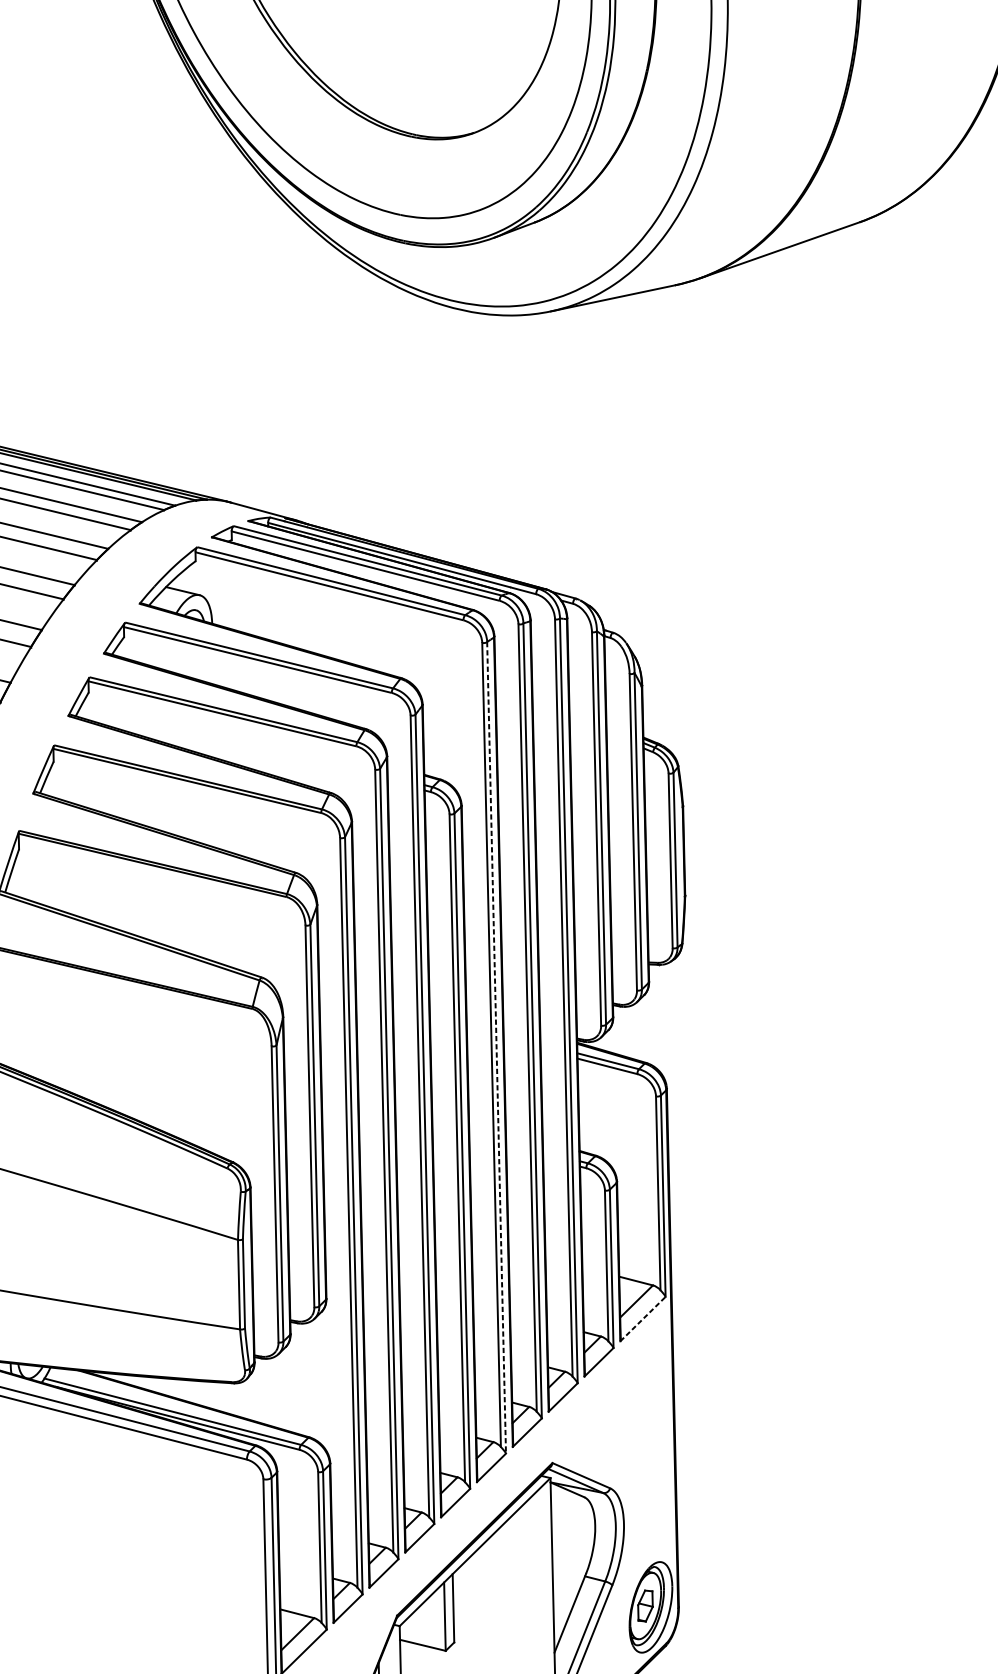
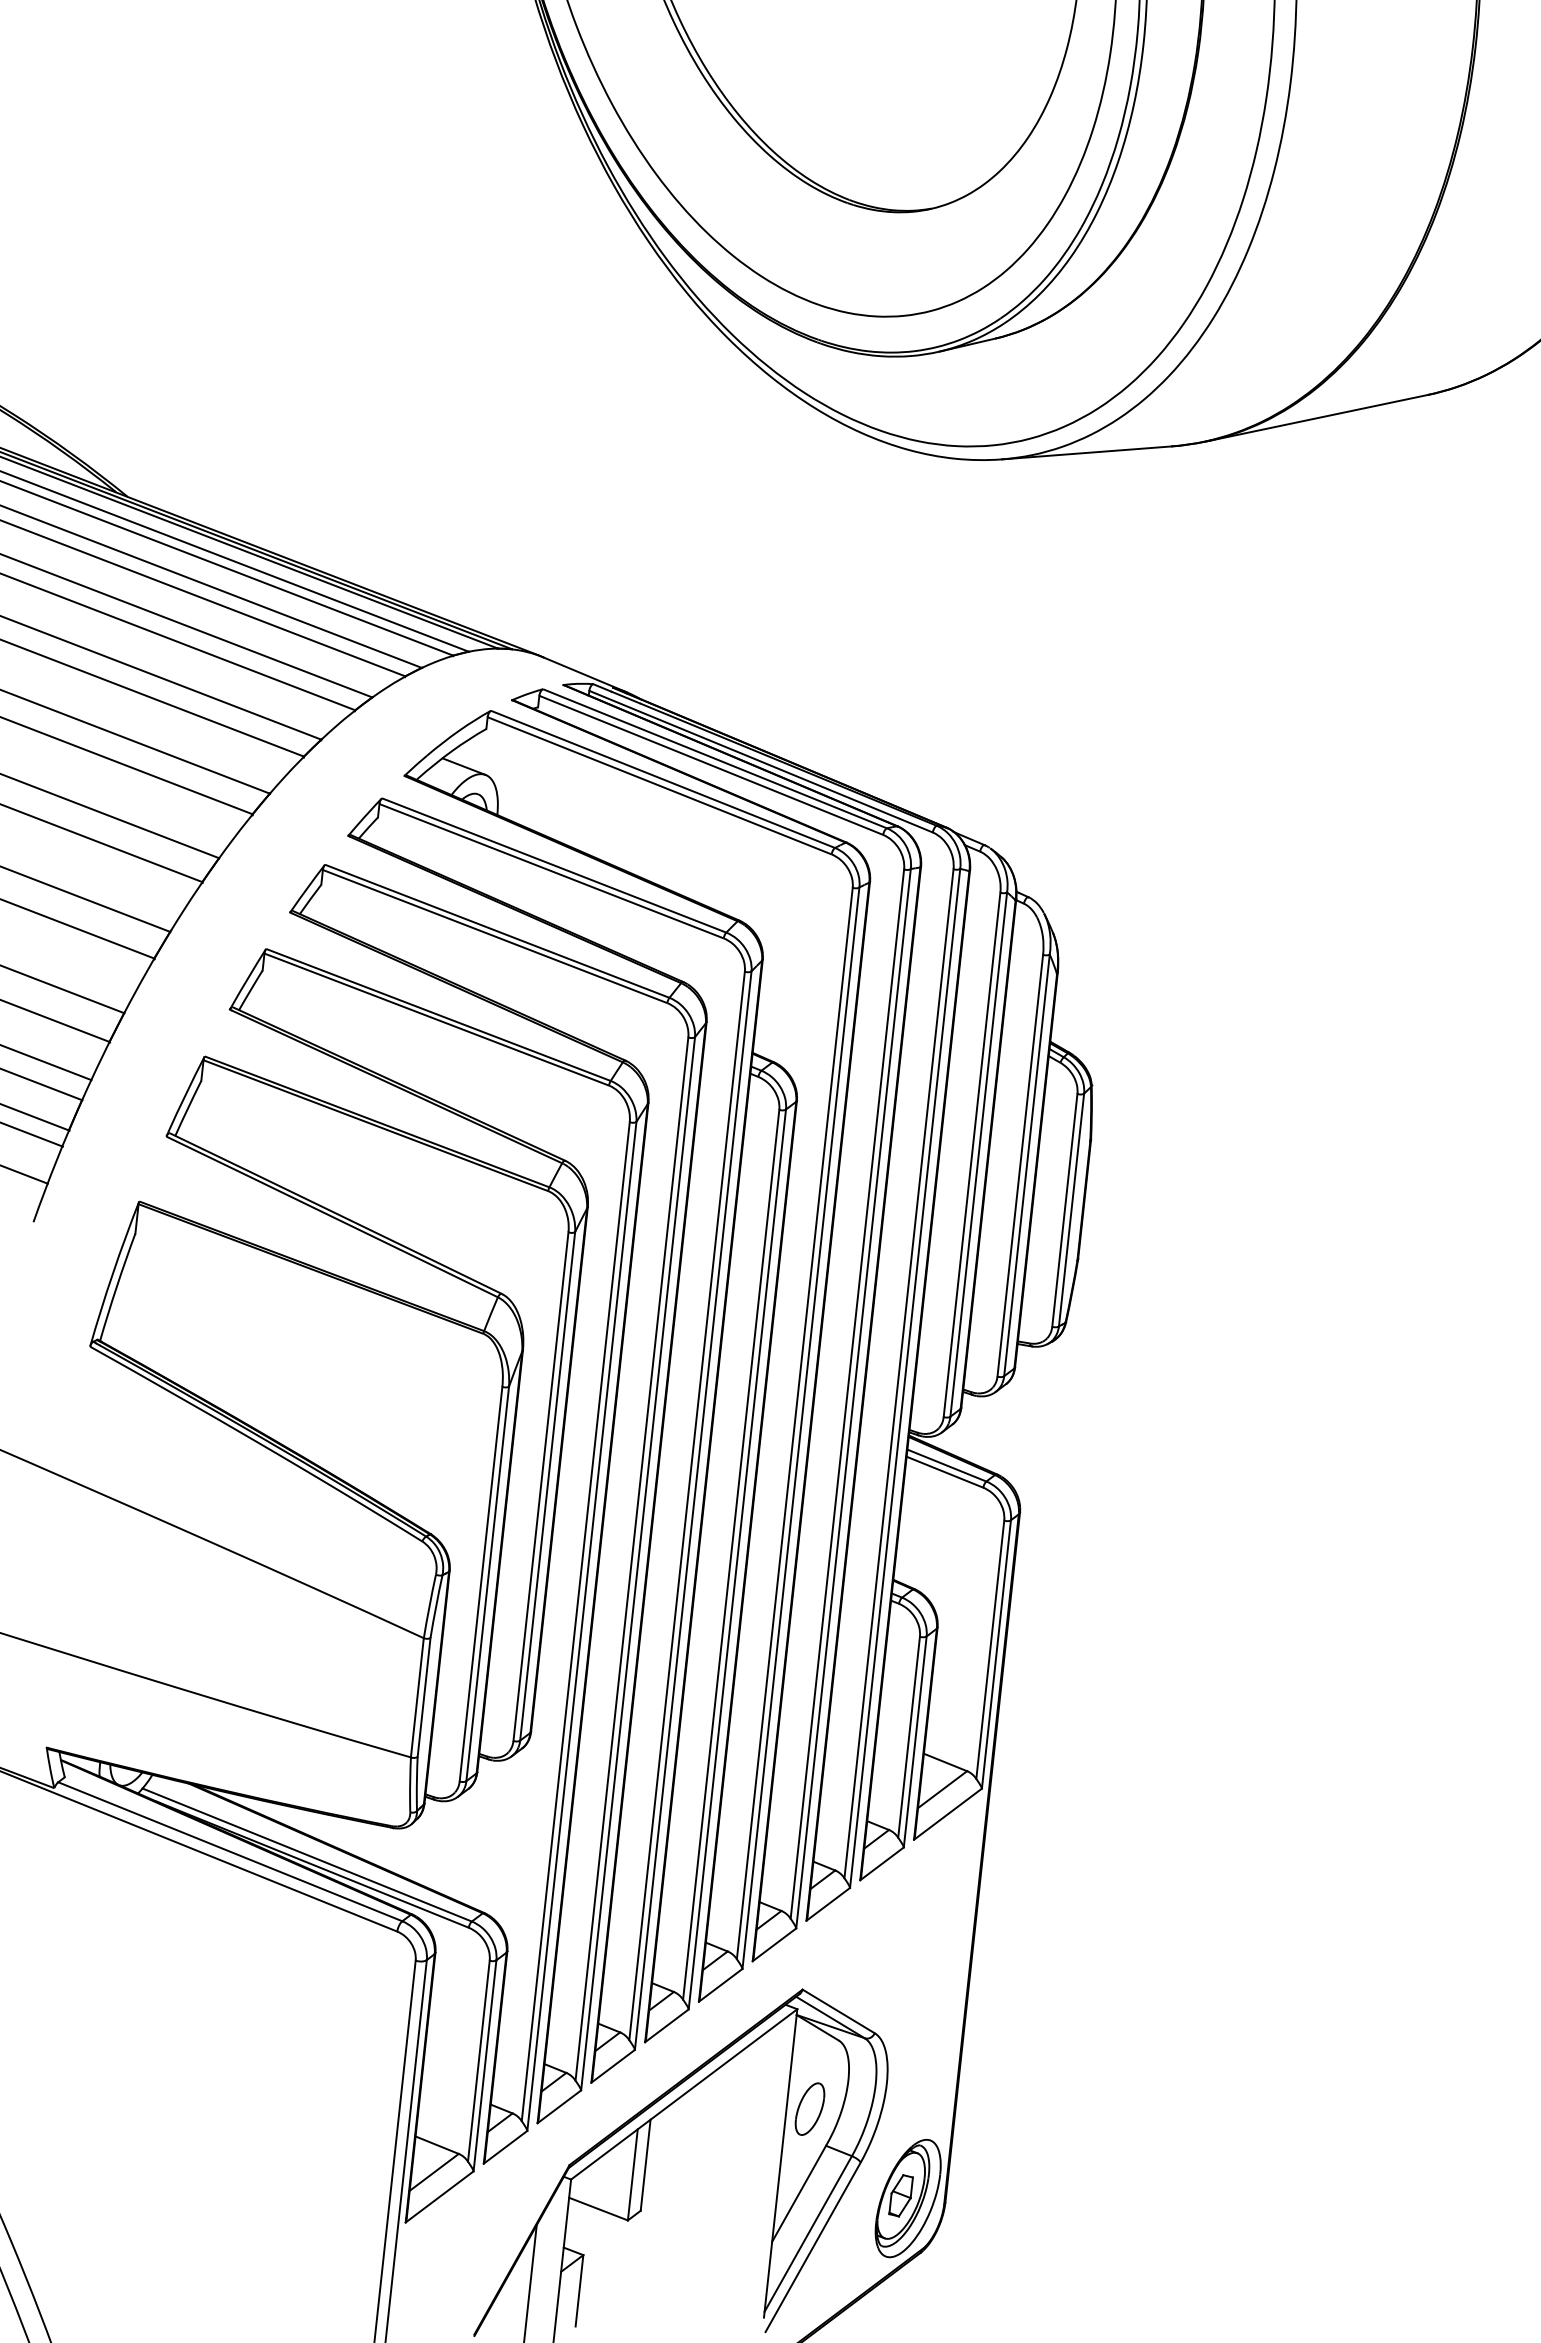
line: (496, 1048) -> (800, 1428), dashed -> solid
line: (643, 1318) -> (948, 1813), dashed -> solid
part: (569, 1550) -> (809, 2108), added

